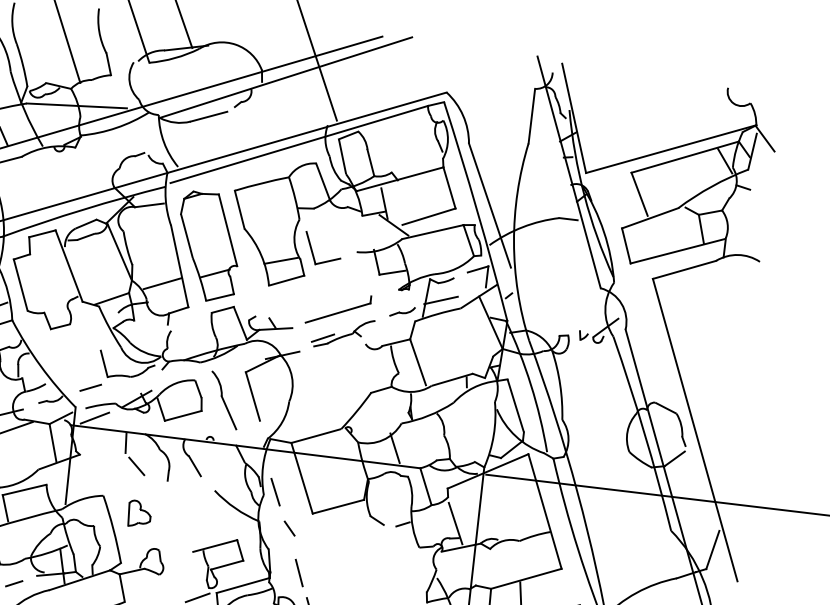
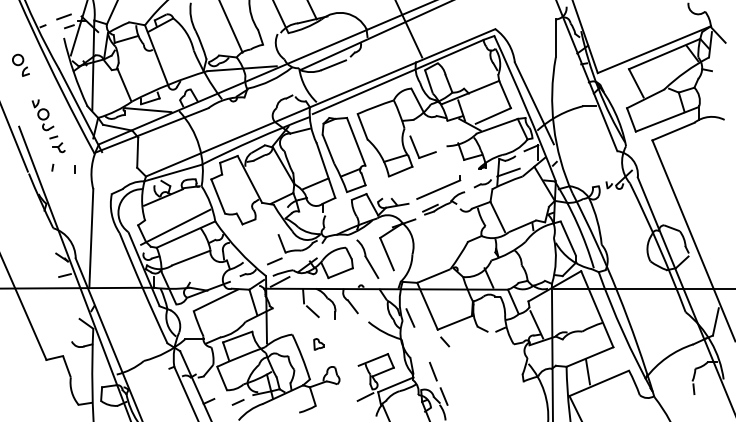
part: (139, 514) -> (318, 344), size x0.6
line: (290, 528) -> (445, 341), moved

